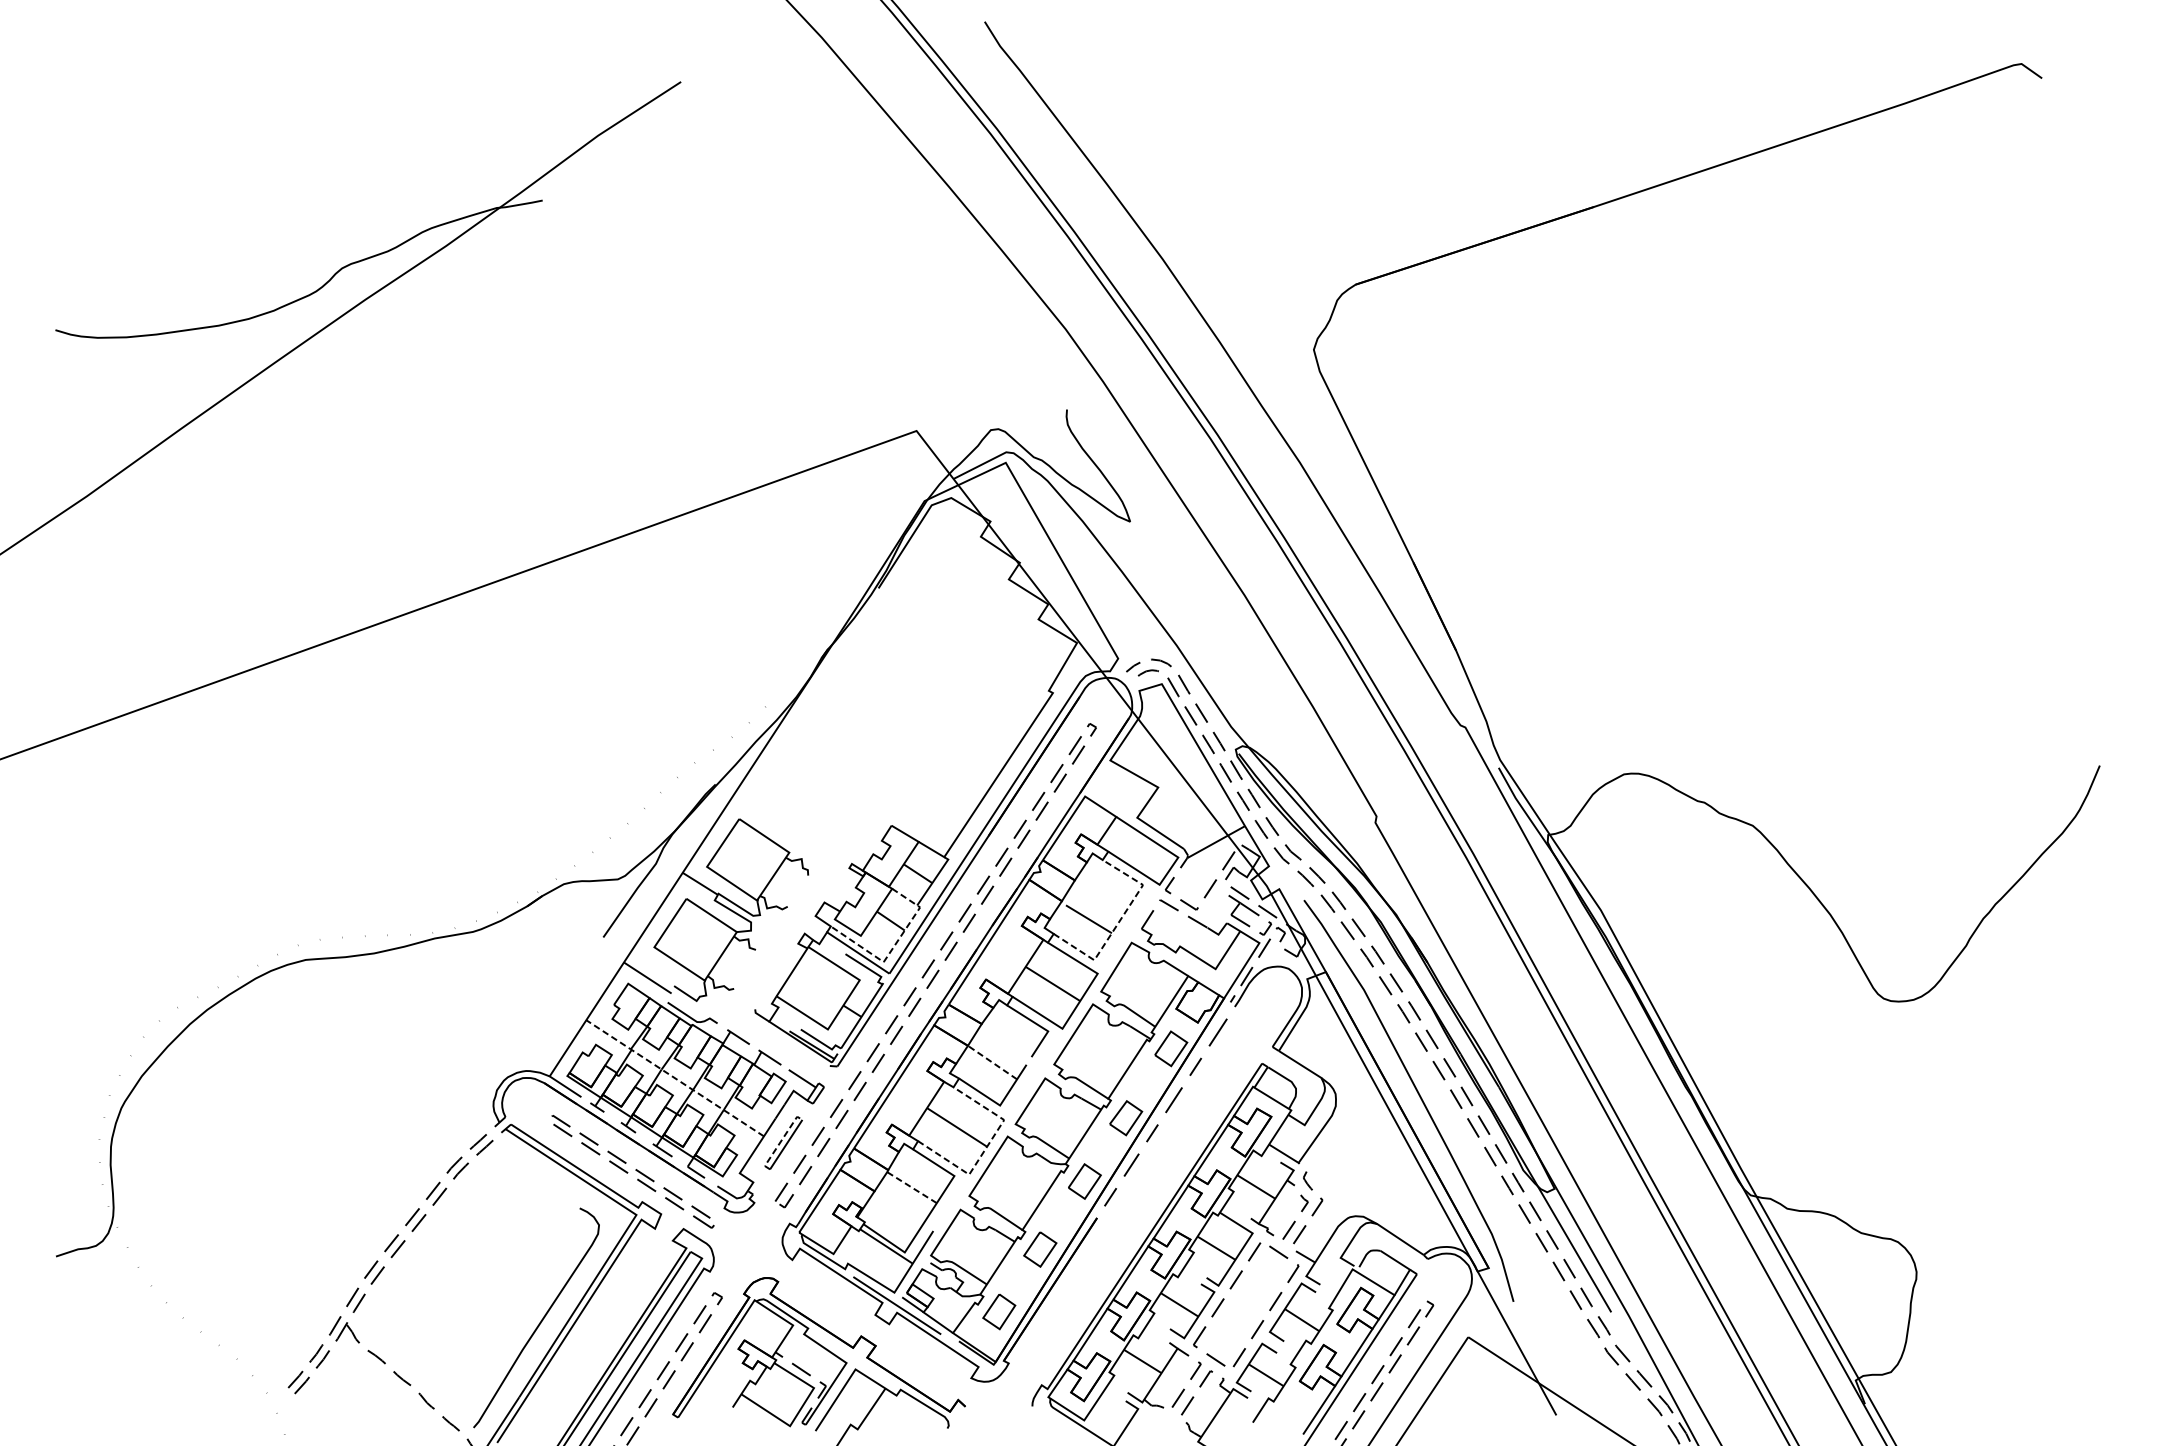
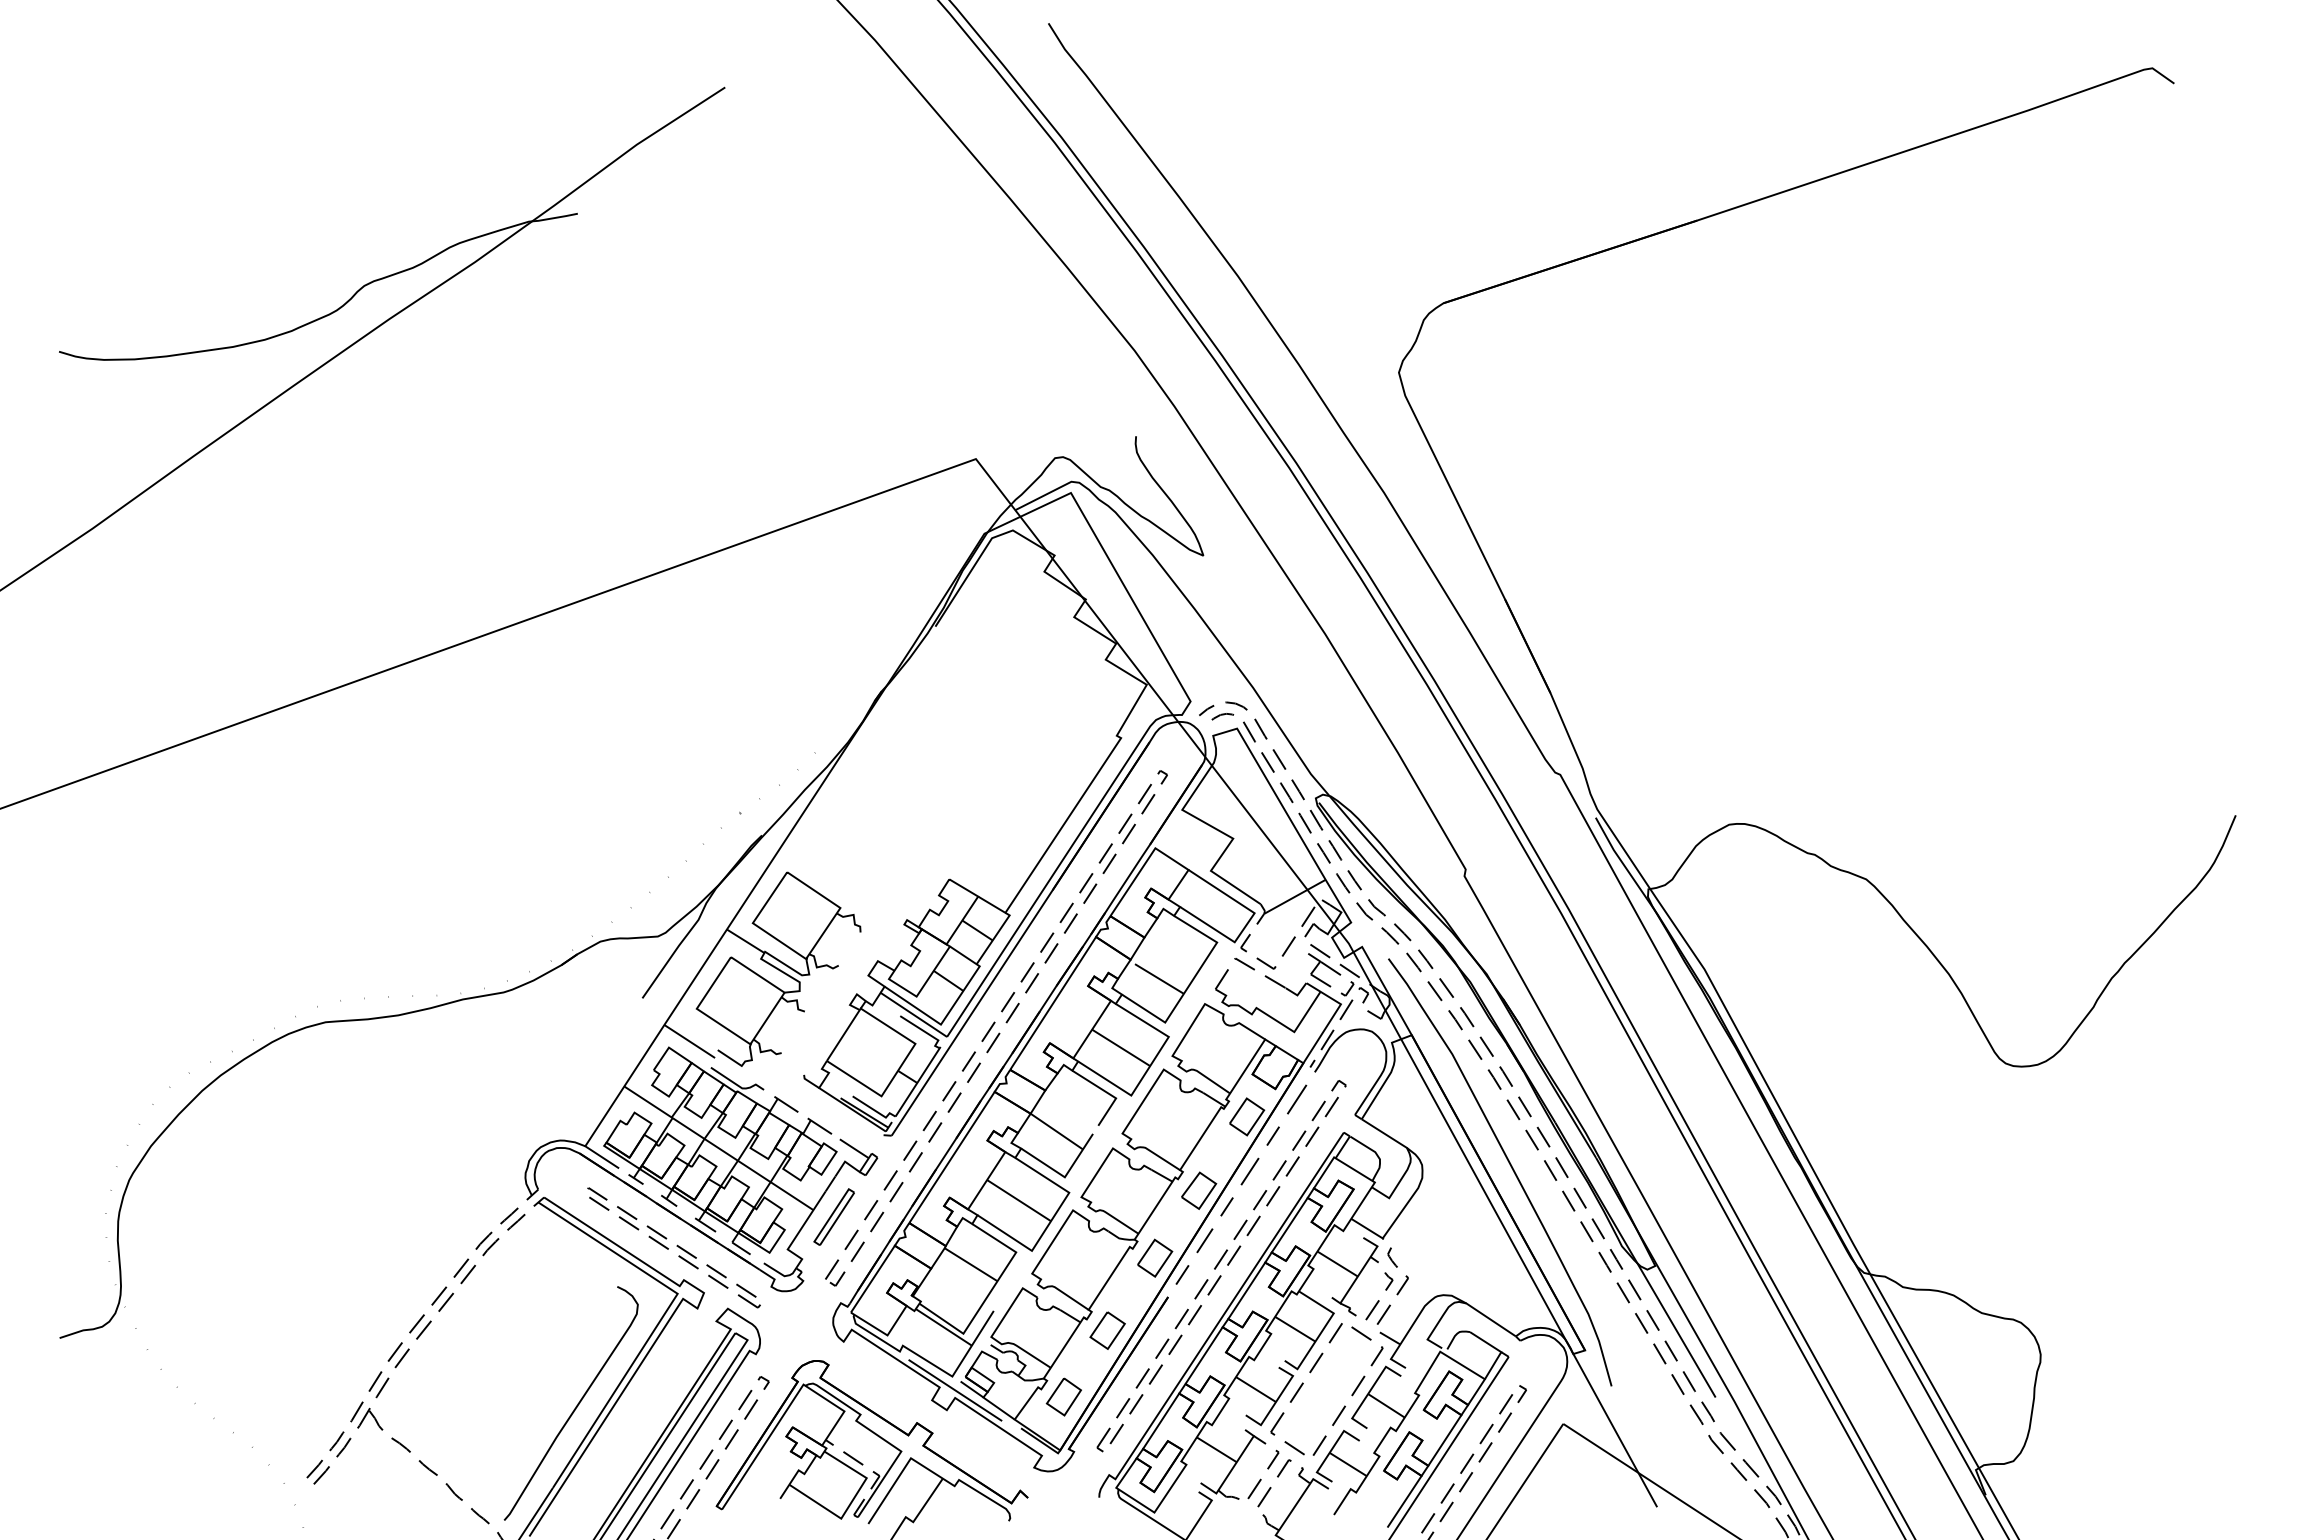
line: (1119, 922) -> (1191, 982), dashed -> solid
line: (893, 947) -> (951, 1009), dashed -> solid
line: (992, 1062) -> (1056, 1131), dashed -> solid
line: (674, 1078) -> (718, 1148), dashed -> solid
line: (780, 1141) -> (831, 1215), dashed -> solid
line: (986, 1147) -> (1050, 1221), dashed -> solid
line: (911, 1187) -> (970, 1264), dashed -> solid
part: (1147, 1189) -> (1221, 1266), added

